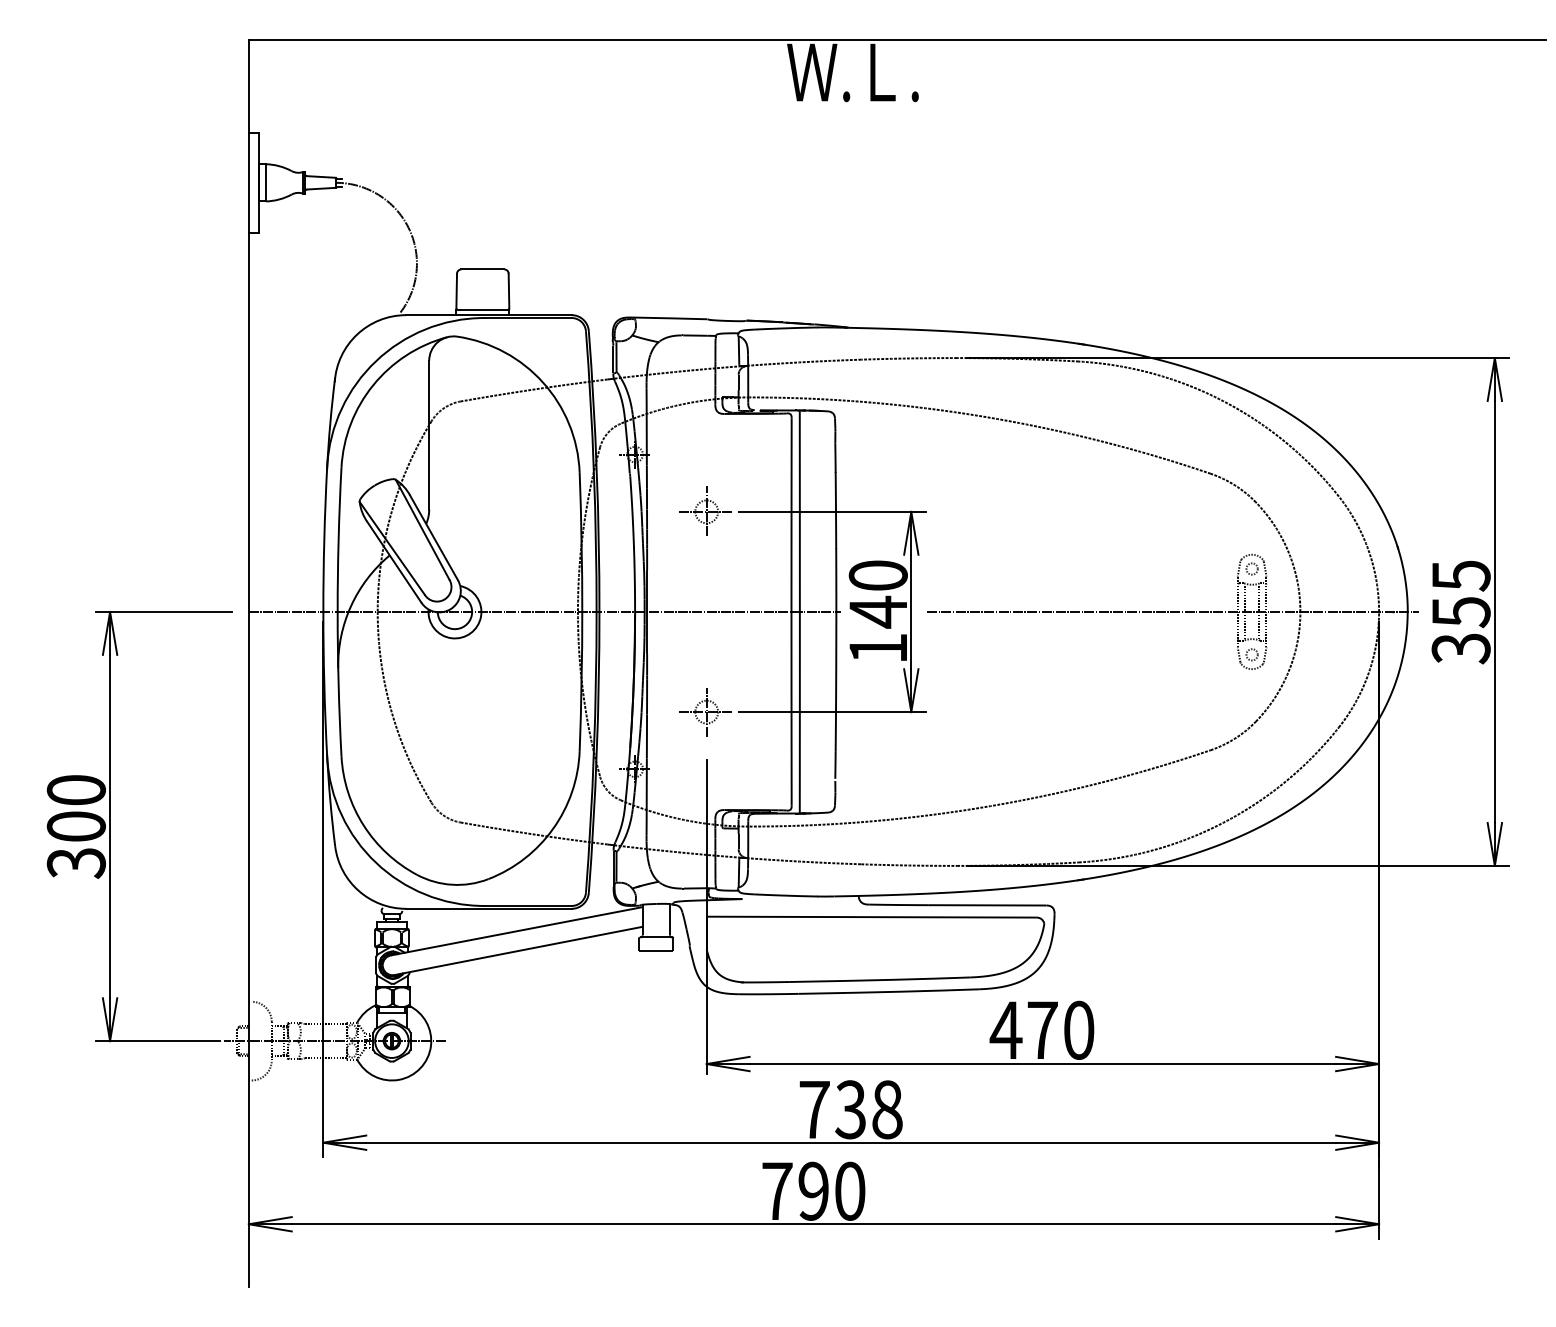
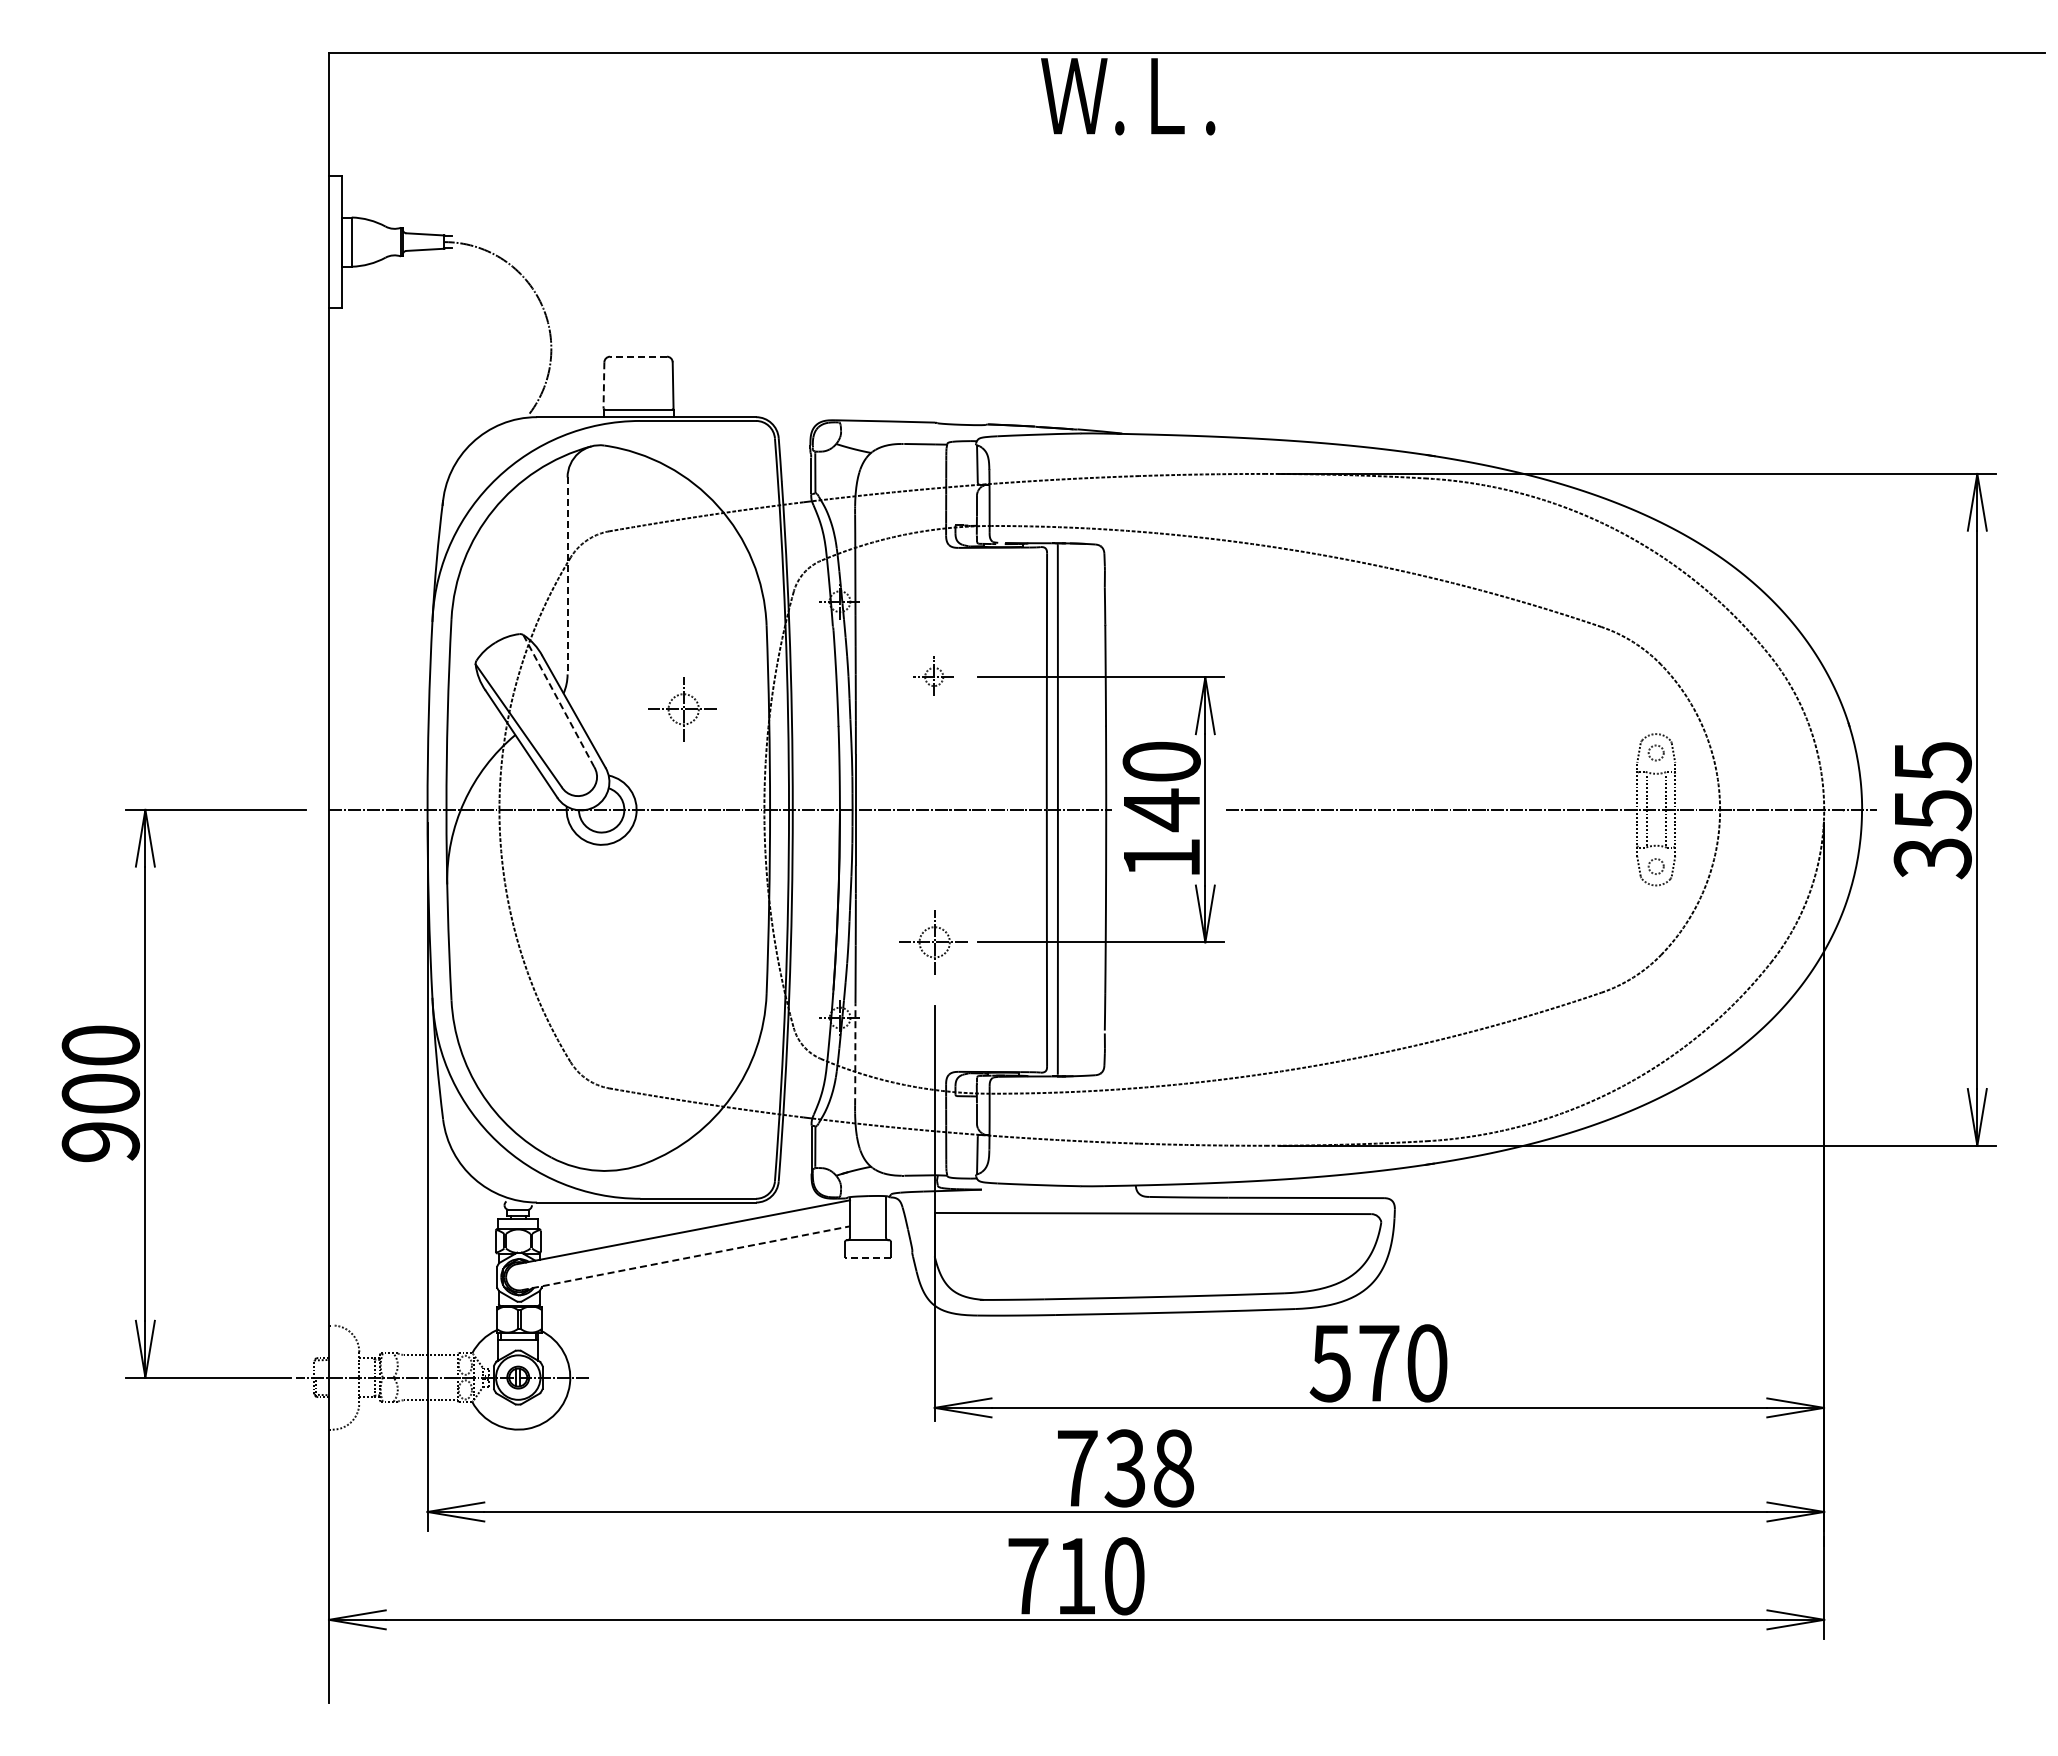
line: (482, 269) -> (638, 356), solid -> dashed
line: (456, 291) -> (603, 385), solid -> dashed
line: (429, 435) -> (567, 576), solid -> dashed
part: (705, 511) -> (933, 676), size x0.6
line: (422, 530) -> (558, 701), solid -> dashed
part: (516, 536) -> (682, 709), added
line: (646, 797) -> (855, 1055), solid -> dashed
text: (76, 863) -> (101, 1142), 300 -> 900
line: (518, 951) -> (685, 1258), solid -> dashed
line: (656, 951) -> (868, 1258), solid -> dashed
text: (1005, 1030) -> (1330, 1363), 470 -> 570
text: (813, 1191) -> (1075, 1576), 790 -> 710

